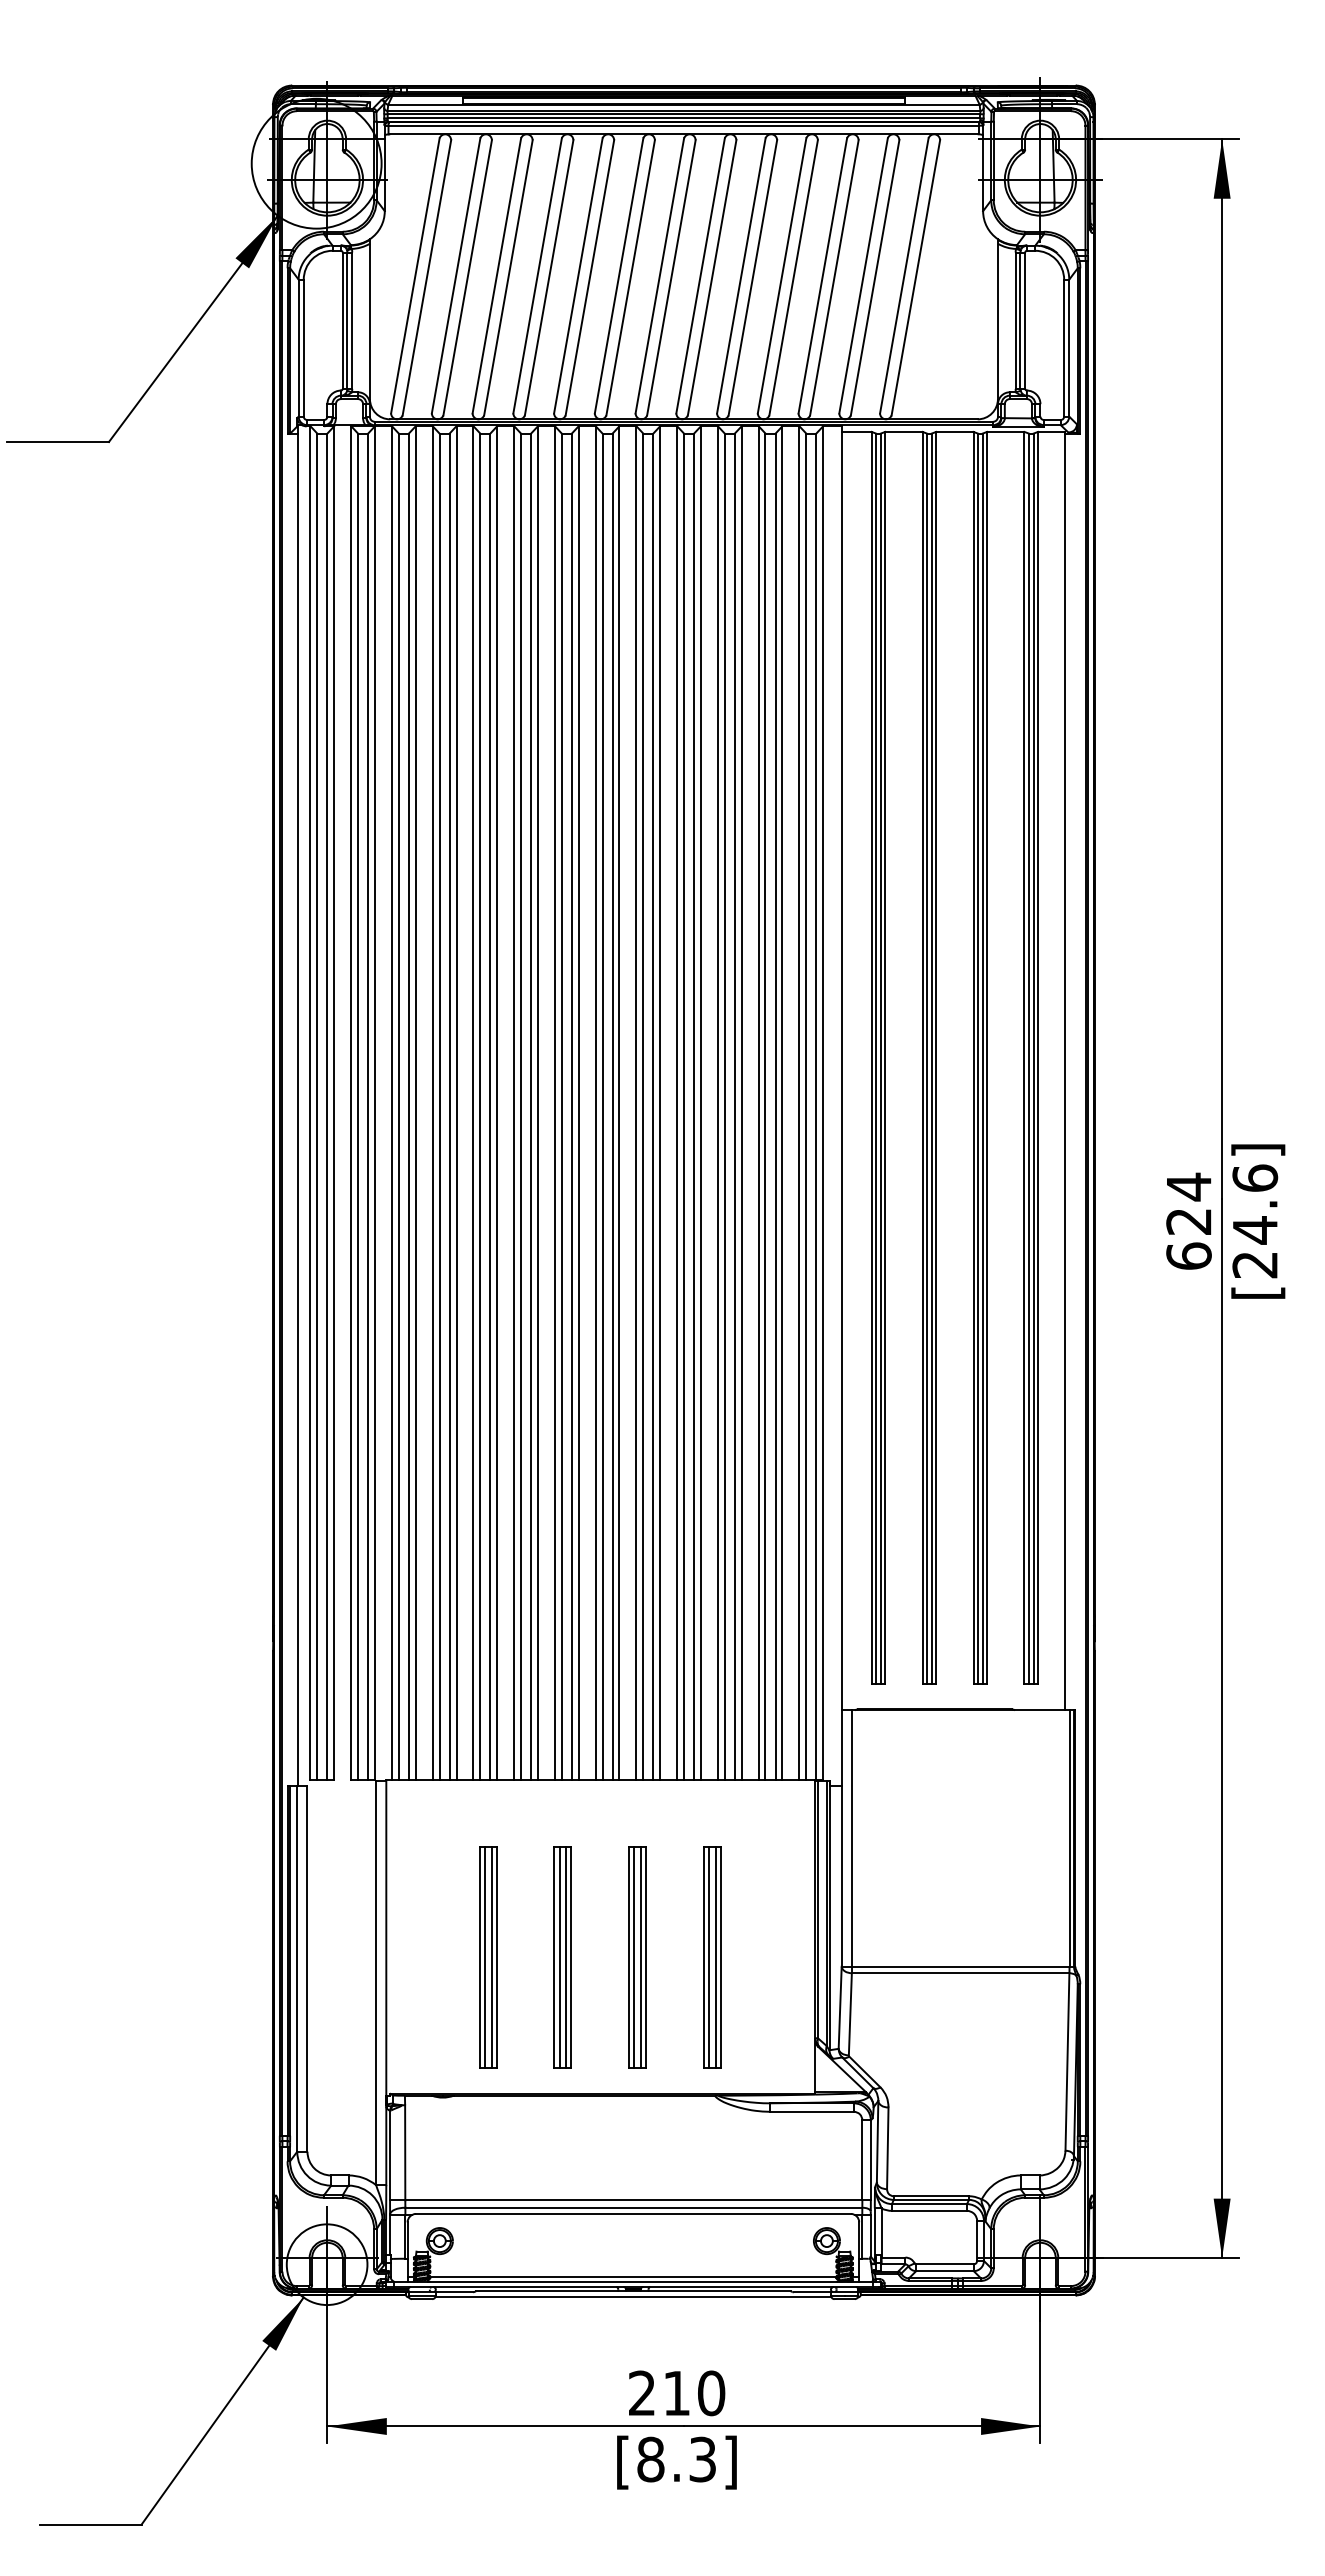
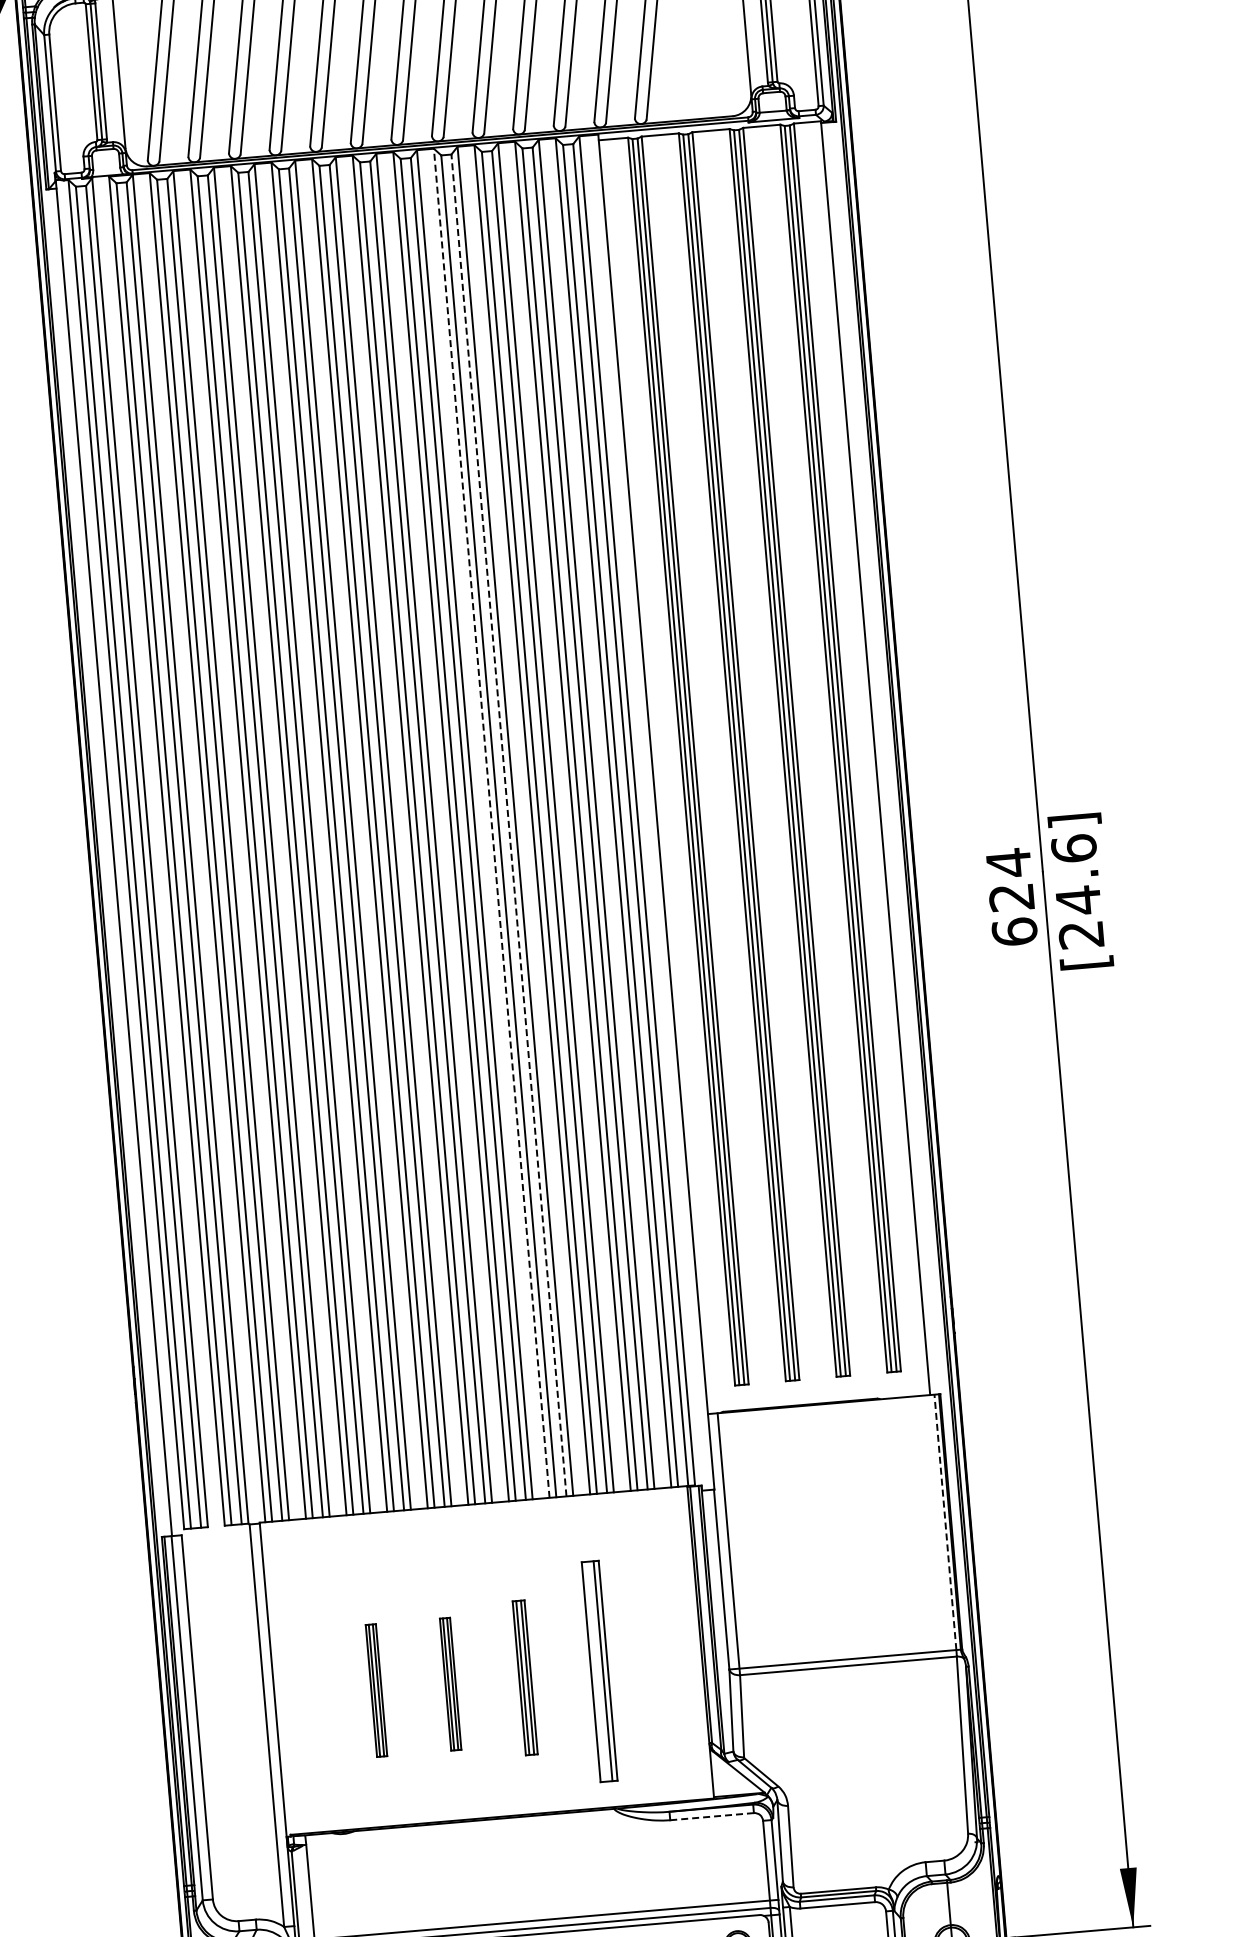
line: (677, 1102) -> (491, 822), solid -> dashed
line: (694, 1106) -> (509, 825), solid -> dashed
line: (1069, 1838) -> (945, 1522), solid -> dashed
part: (488, 1957) -> (376, 1690), size x0.6
part: (562, 1957) -> (450, 1684), size x0.6
part: (637, 1957) -> (525, 1677), size x0.7
line: (708, 1957) -> (595, 1671), removed
line: (811, 2111) -> (711, 1816), solid -> dashed

